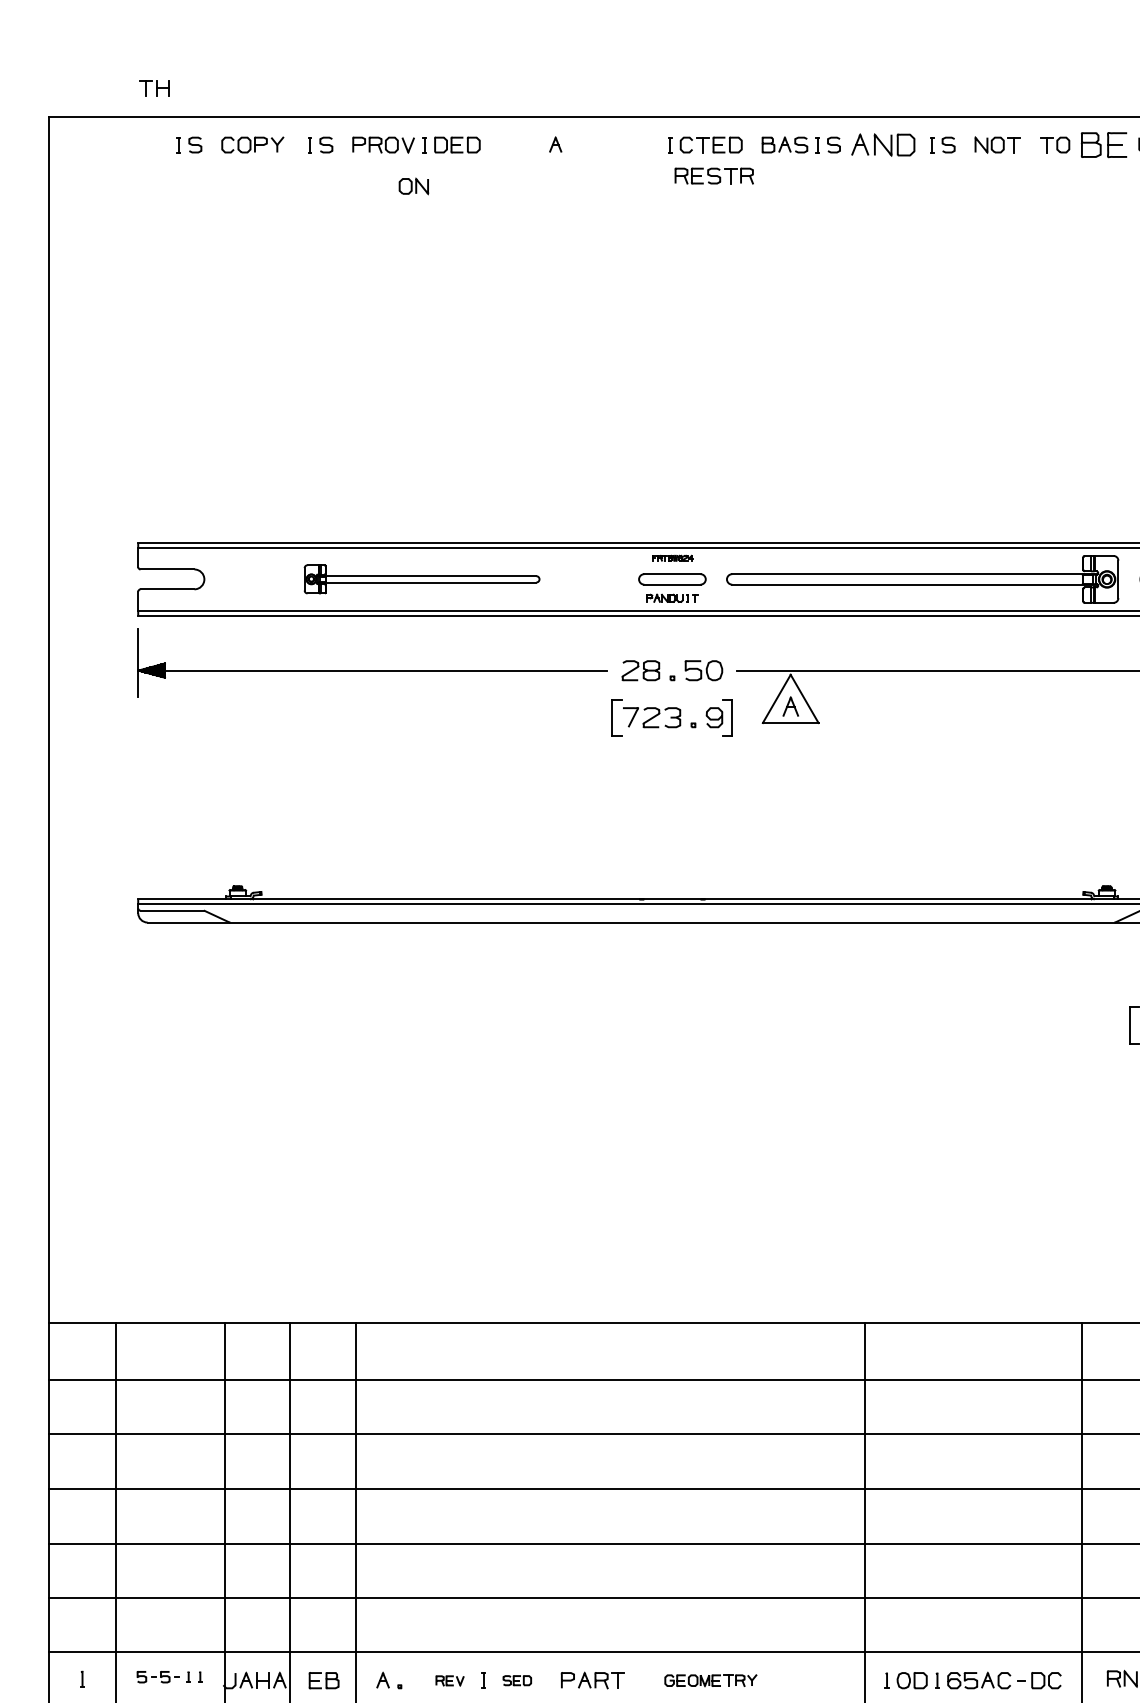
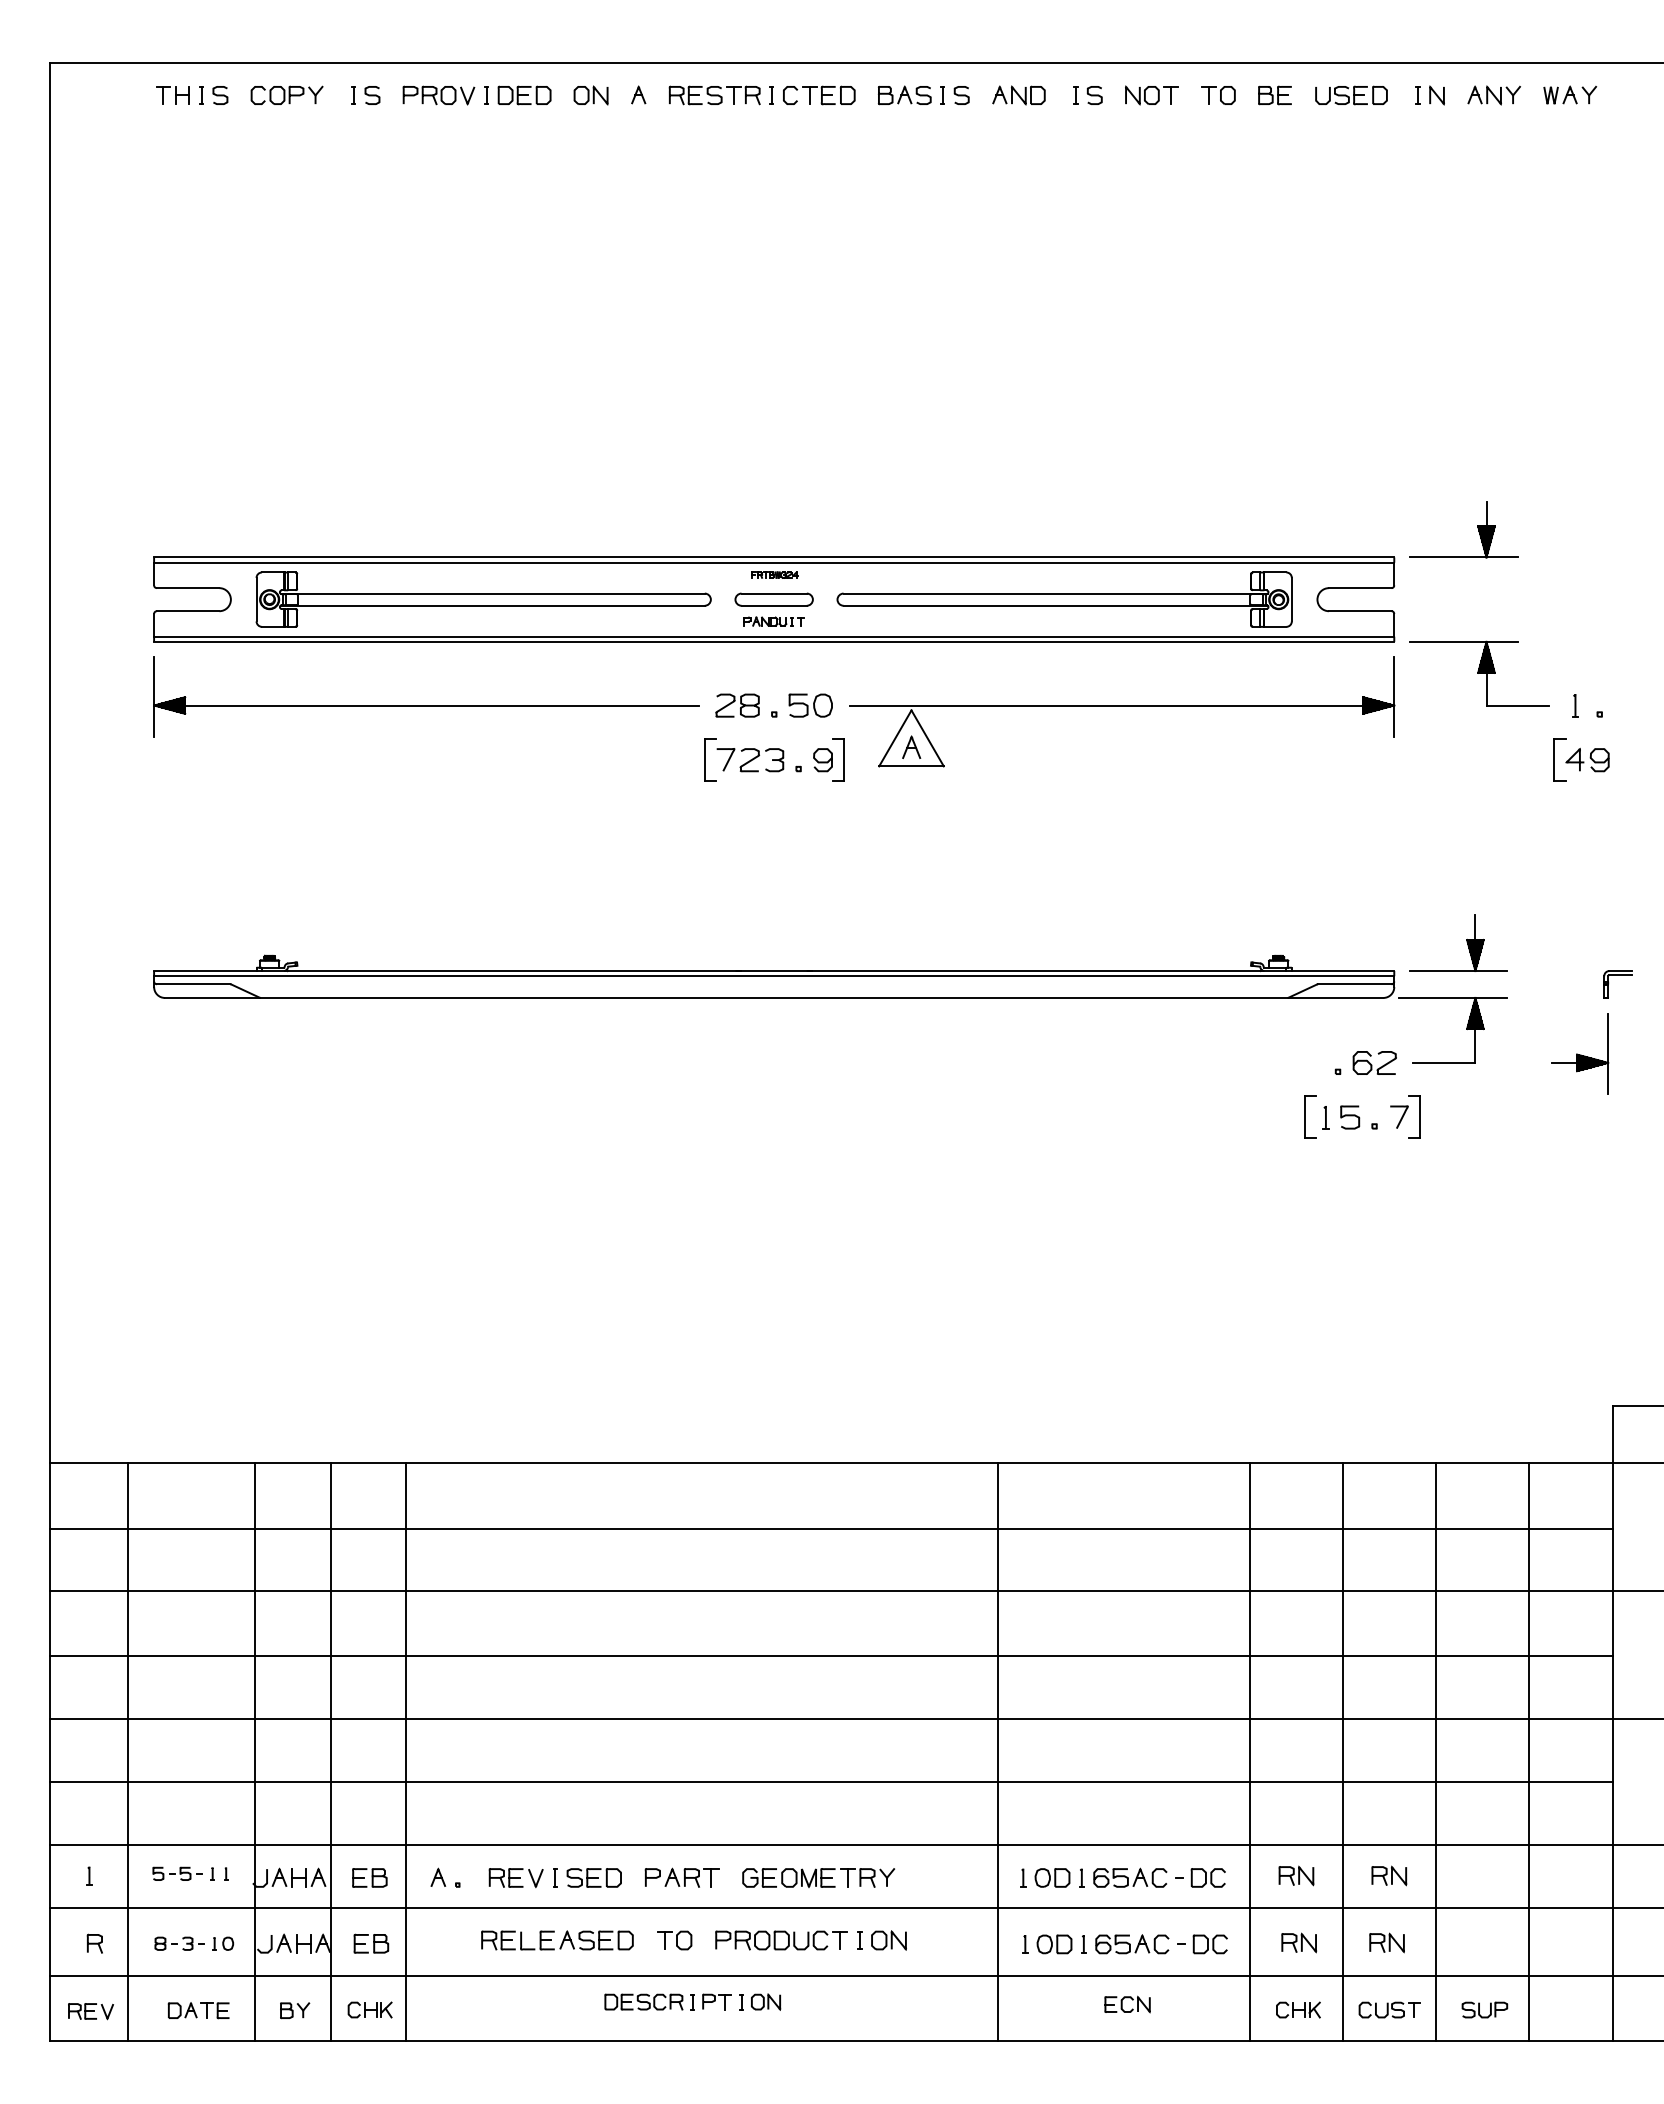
part: (154, 88) -> (172, 95), moved
part: (882, 145) -> (1018, 95), size x0.71
part: (1103, 145) -> (1274, 95), size x0.62
part: (714, 176) -> (714, 95), moved
part: (413, 186) -> (590, 95), moved
part: (421, 579) -> (483, 599), size x1.67
part: (516, 1680) -> (593, 1877), size x1.67
part: (710, 1680) -> (818, 1877), size x1.43
part: (449, 1681) -> (515, 1878), size x1.67

